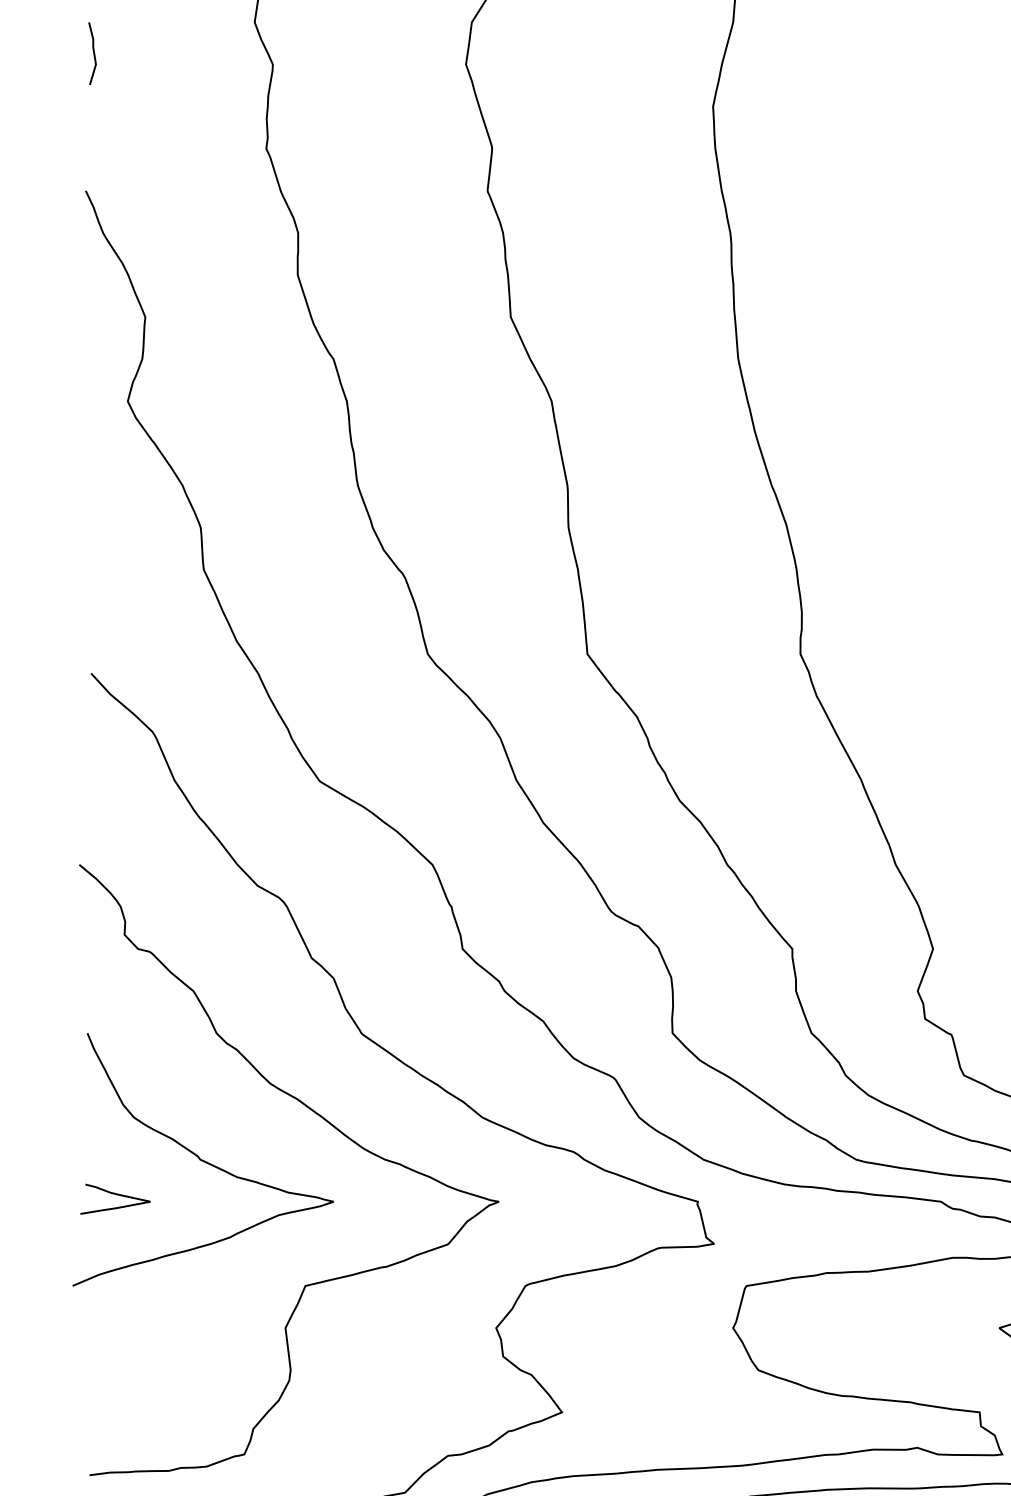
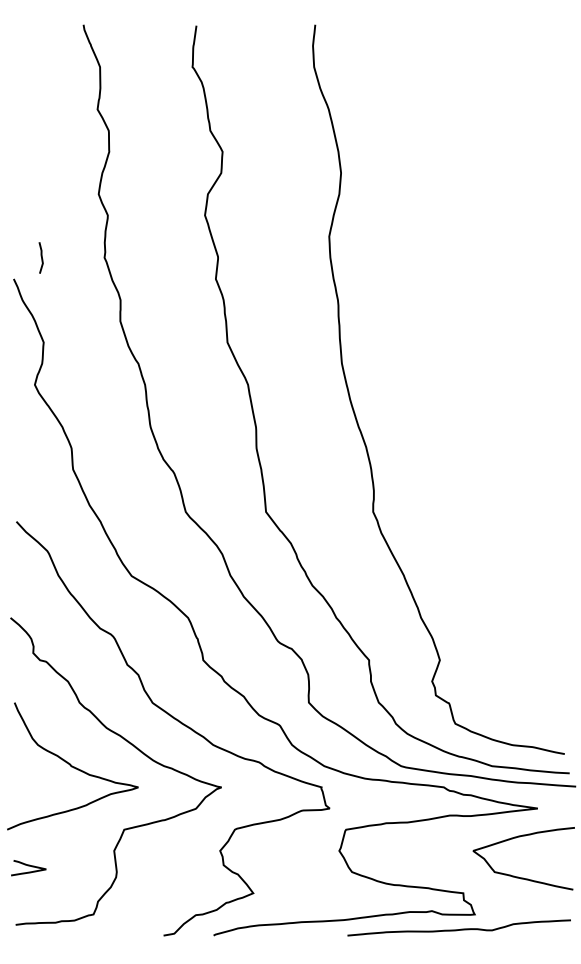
line: (91, 50) -> (40, 256), moved
curve: (115, 1196) -> (28, 866), moved

